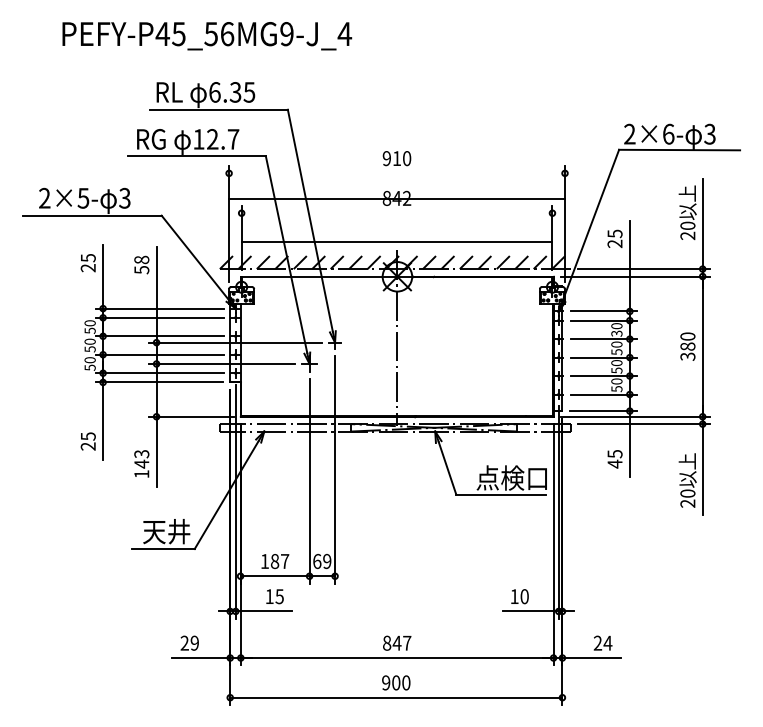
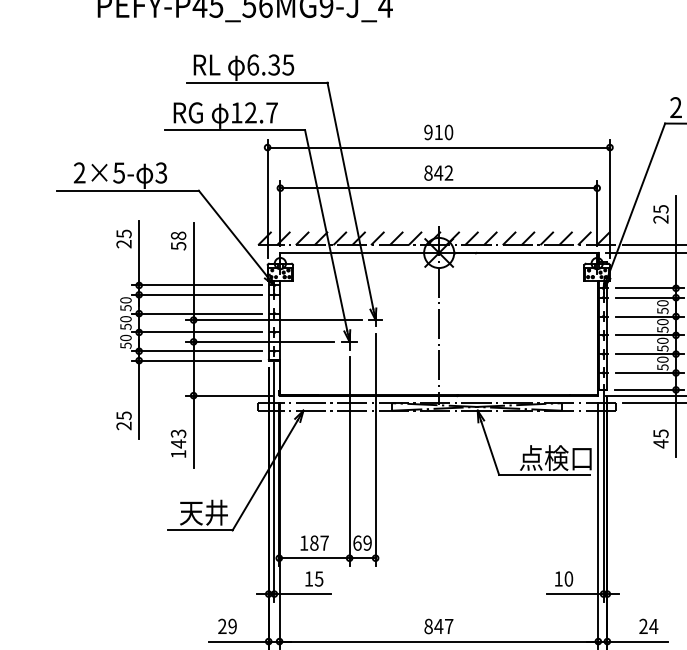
line: (397, 199) -> (439, 147), moved
line: (396, 242) -> (438, 188), moved
text: (616, 333) -> (662, 310), 30 -> 50

